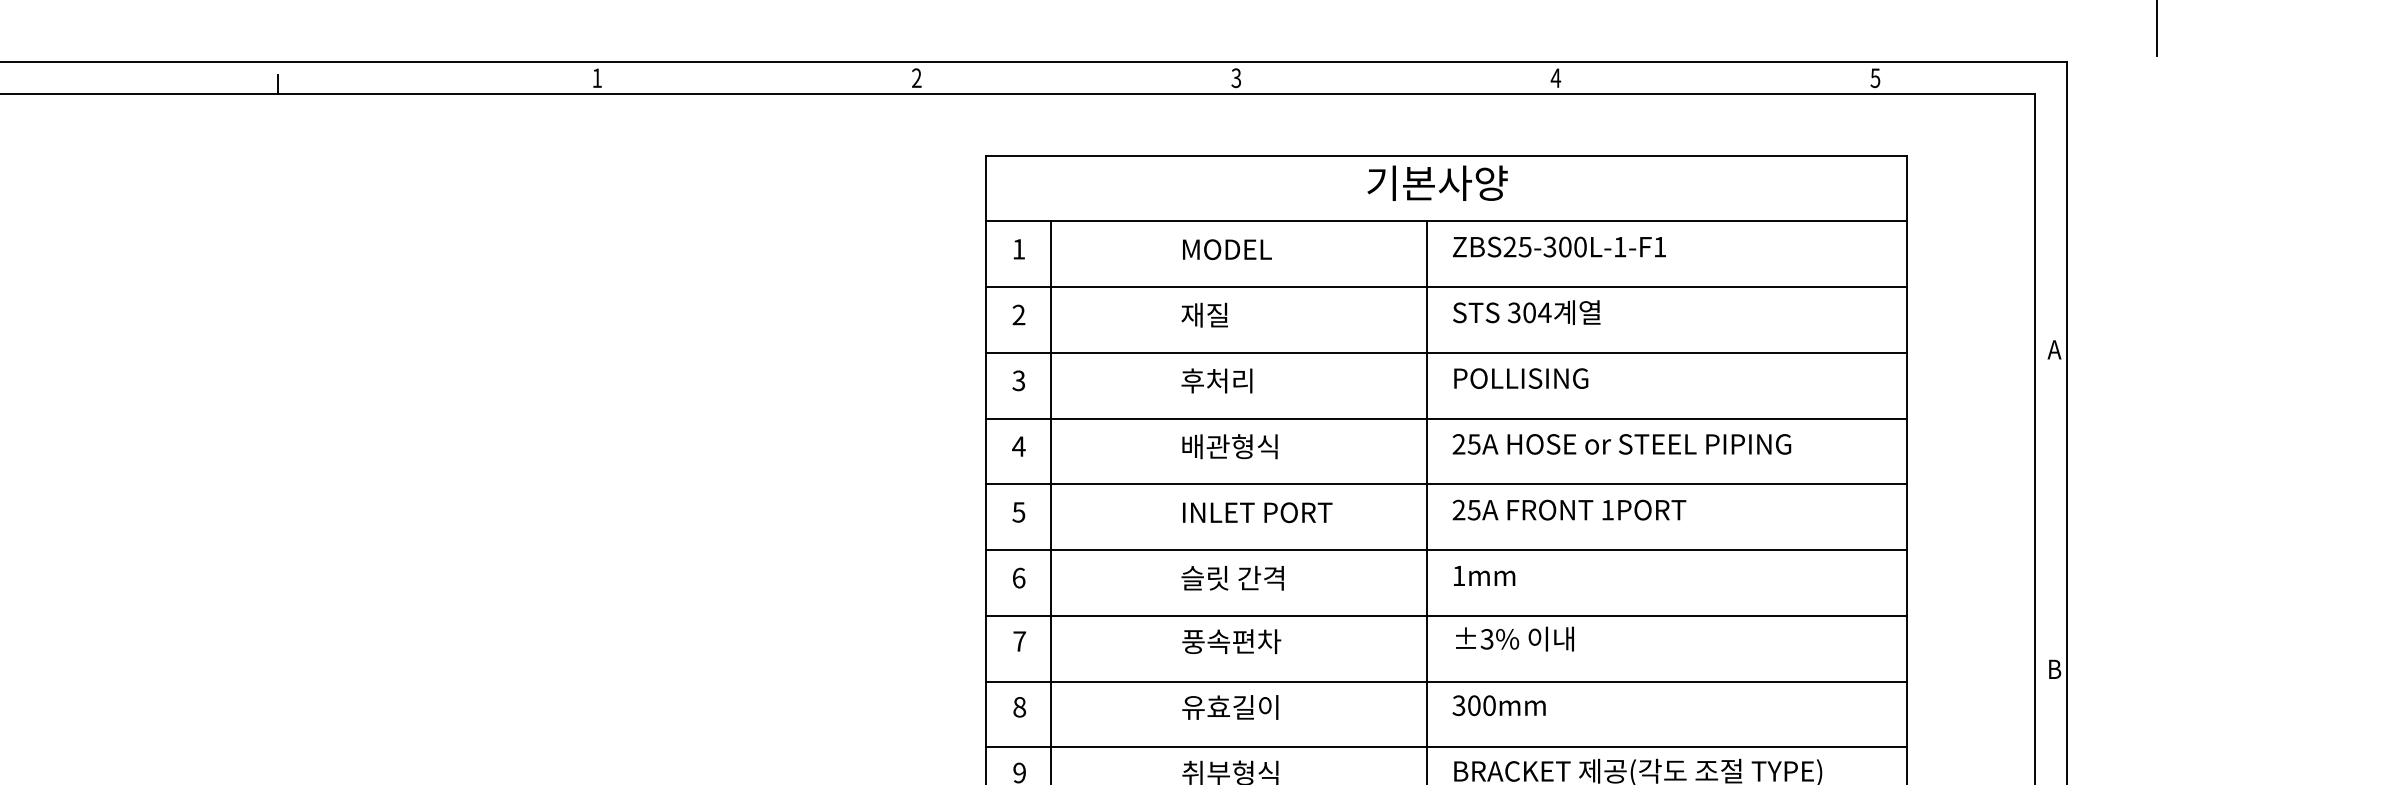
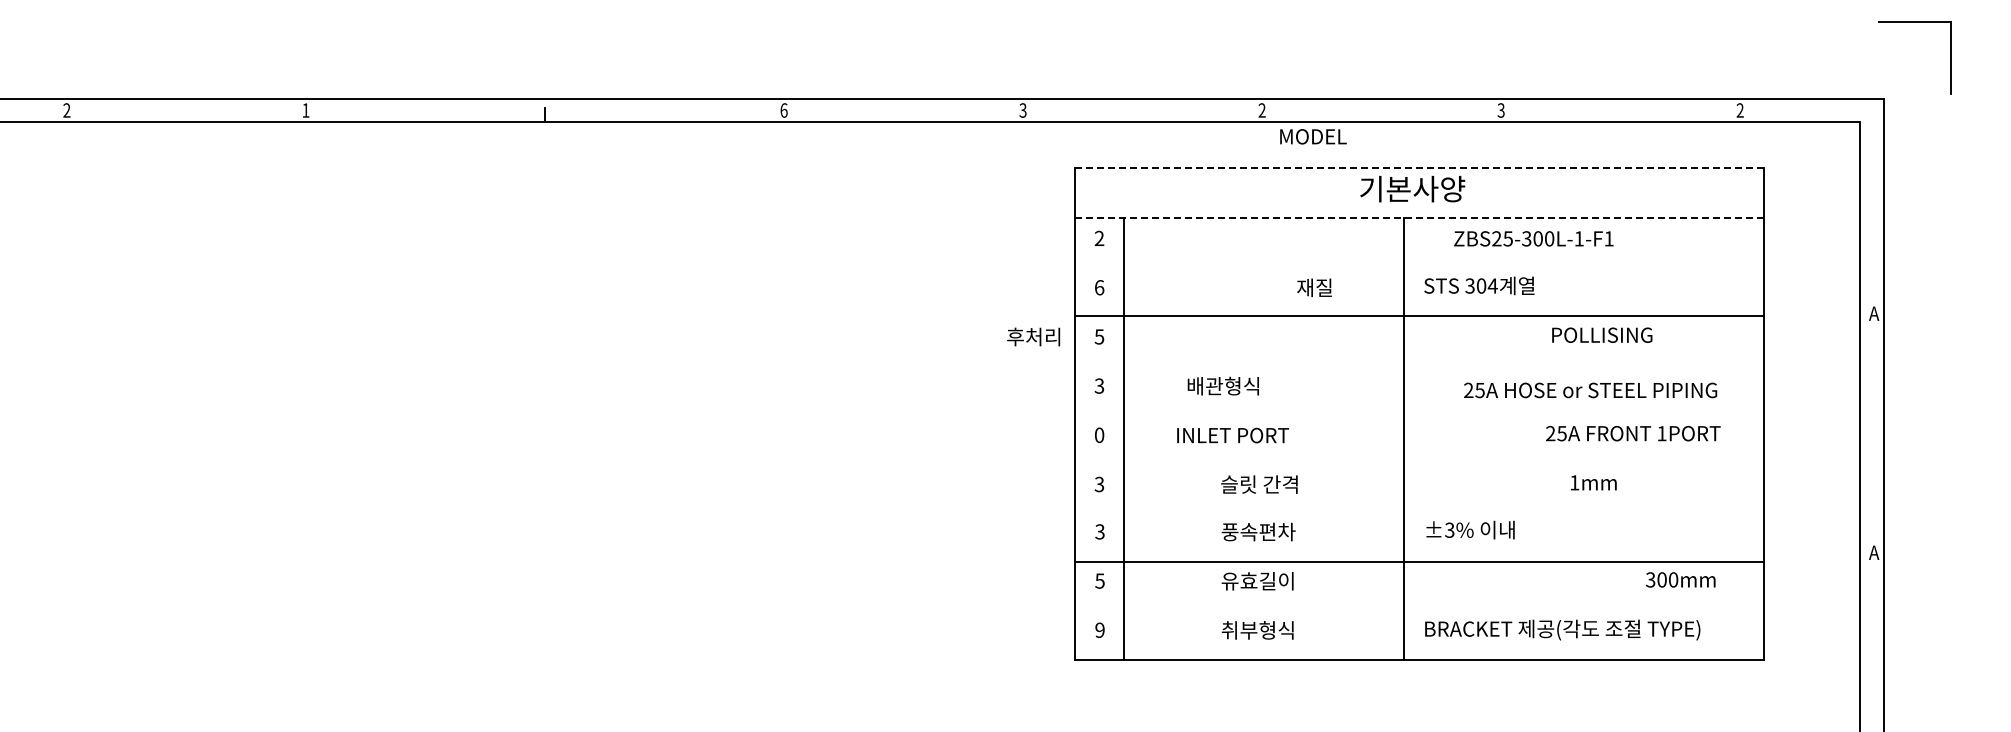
text: (596, 78) -> (783, 110), 1 -> 6
text: (916, 78) -> (1022, 110), 2 -> 3
text: (1235, 78) -> (1261, 110), 3 -> 2
text: (1556, 78) -> (1501, 110), 4 -> 3
text: (1874, 78) -> (1739, 110), 5 -> 2
line: (1446, 155) -> (1419, 168), solid -> dashed
line: (1446, 221) -> (1419, 217), solid -> dashed
text: (1559, 246) -> (1533, 238), moved
text: (1018, 247) -> (1099, 237), 1 -> 2
text: (1227, 249) -> (1313, 136), moved
line: (1446, 286) -> (1419, 266), removed
text: (1018, 314) -> (1099, 287), 2 -> 6
text: (1204, 314) -> (1314, 287), moved
text: (1521, 377) -> (1602, 334), moved
text: (1018, 380) -> (1099, 336), 3 -> 5
text: (1216, 380) -> (1033, 336), moved
line: (1446, 419) -> (1419, 365), removed
text: (1621, 444) -> (1590, 390), moved
text: (1018, 445) -> (1099, 385), 4 -> 3
text: (1228, 445) -> (1222, 385), moved
line: (1446, 484) -> (1419, 414), removed
text: (1569, 509) -> (1633, 433), moved
text: (1018, 511) -> (1099, 434), 5 -> 0
text: (1256, 512) -> (1232, 435), moved
line: (1446, 550) -> (1419, 463), removed
text: (1484, 575) -> (1593, 482), moved
text: (1018, 578) -> (1099, 484), 6 -> 3
line: (1446, 615) -> (1419, 512), removed
text: (1018, 640) -> (1099, 531), 7 -> 3
text: (2054, 669) -> (1874, 552), B -> A
text: (1498, 705) -> (1680, 579), moved
text: (1018, 706) -> (1099, 580), 8 -> 5
line: (1446, 747) -> (1419, 611), removed

